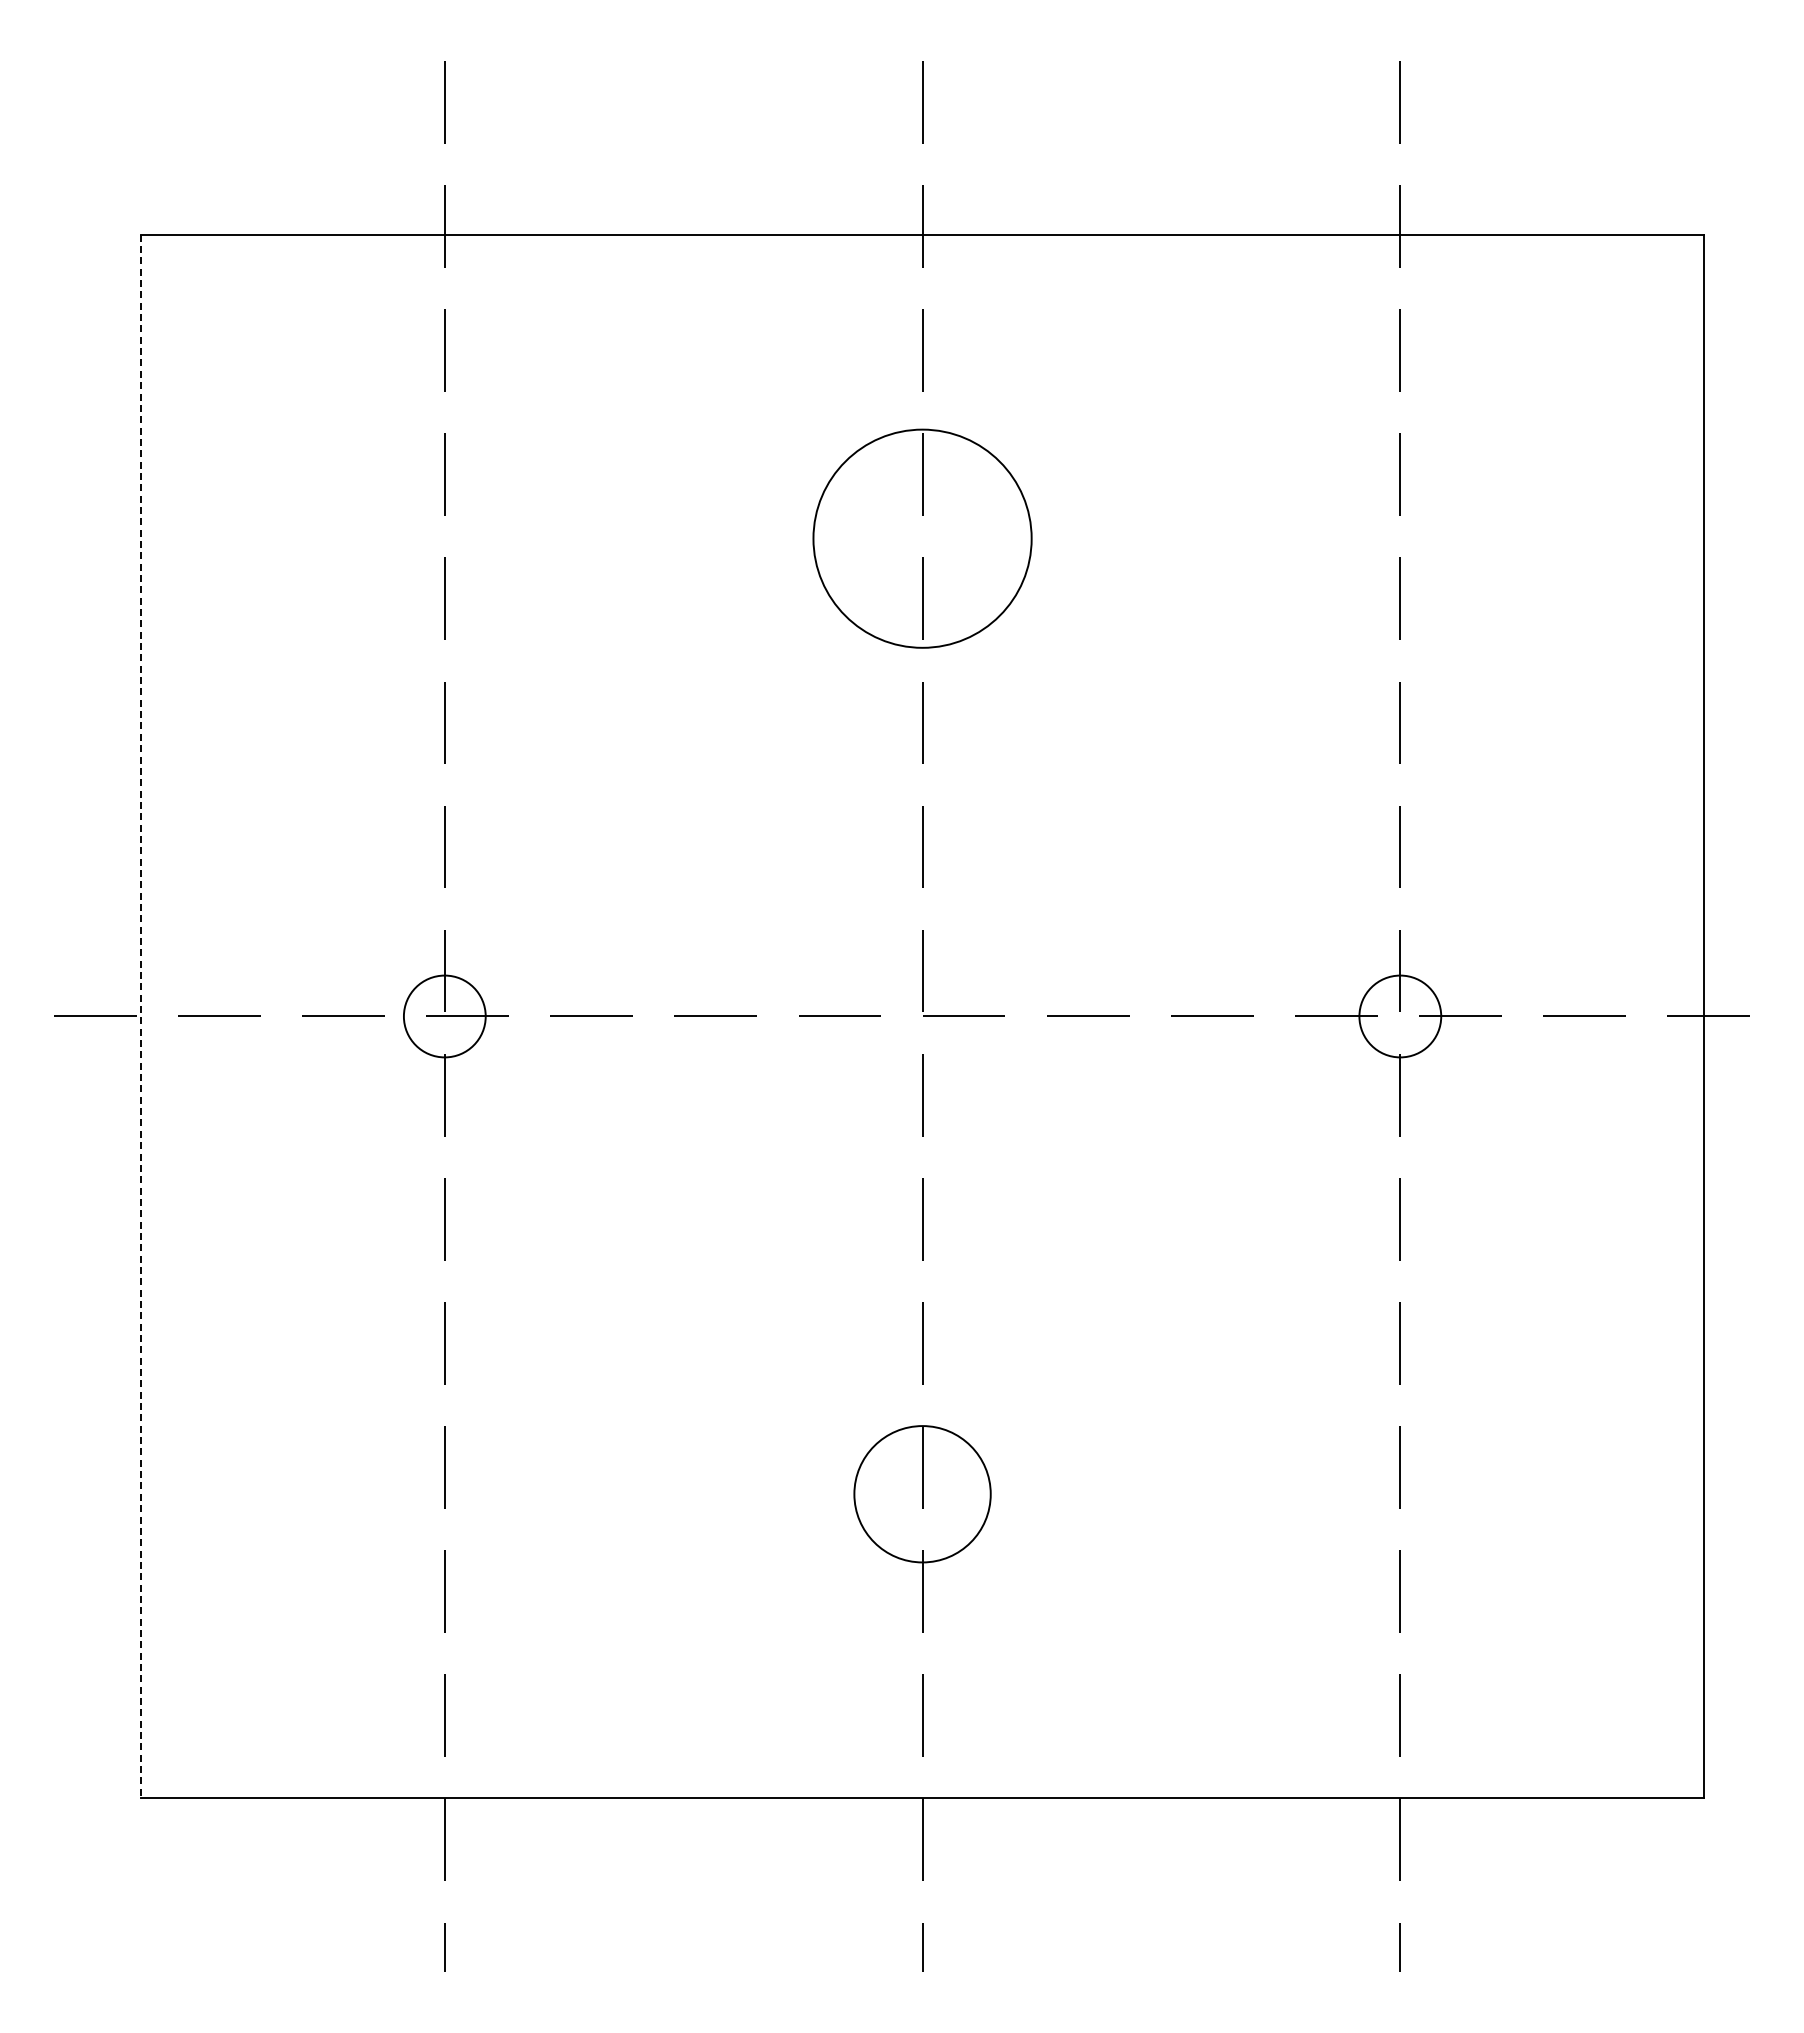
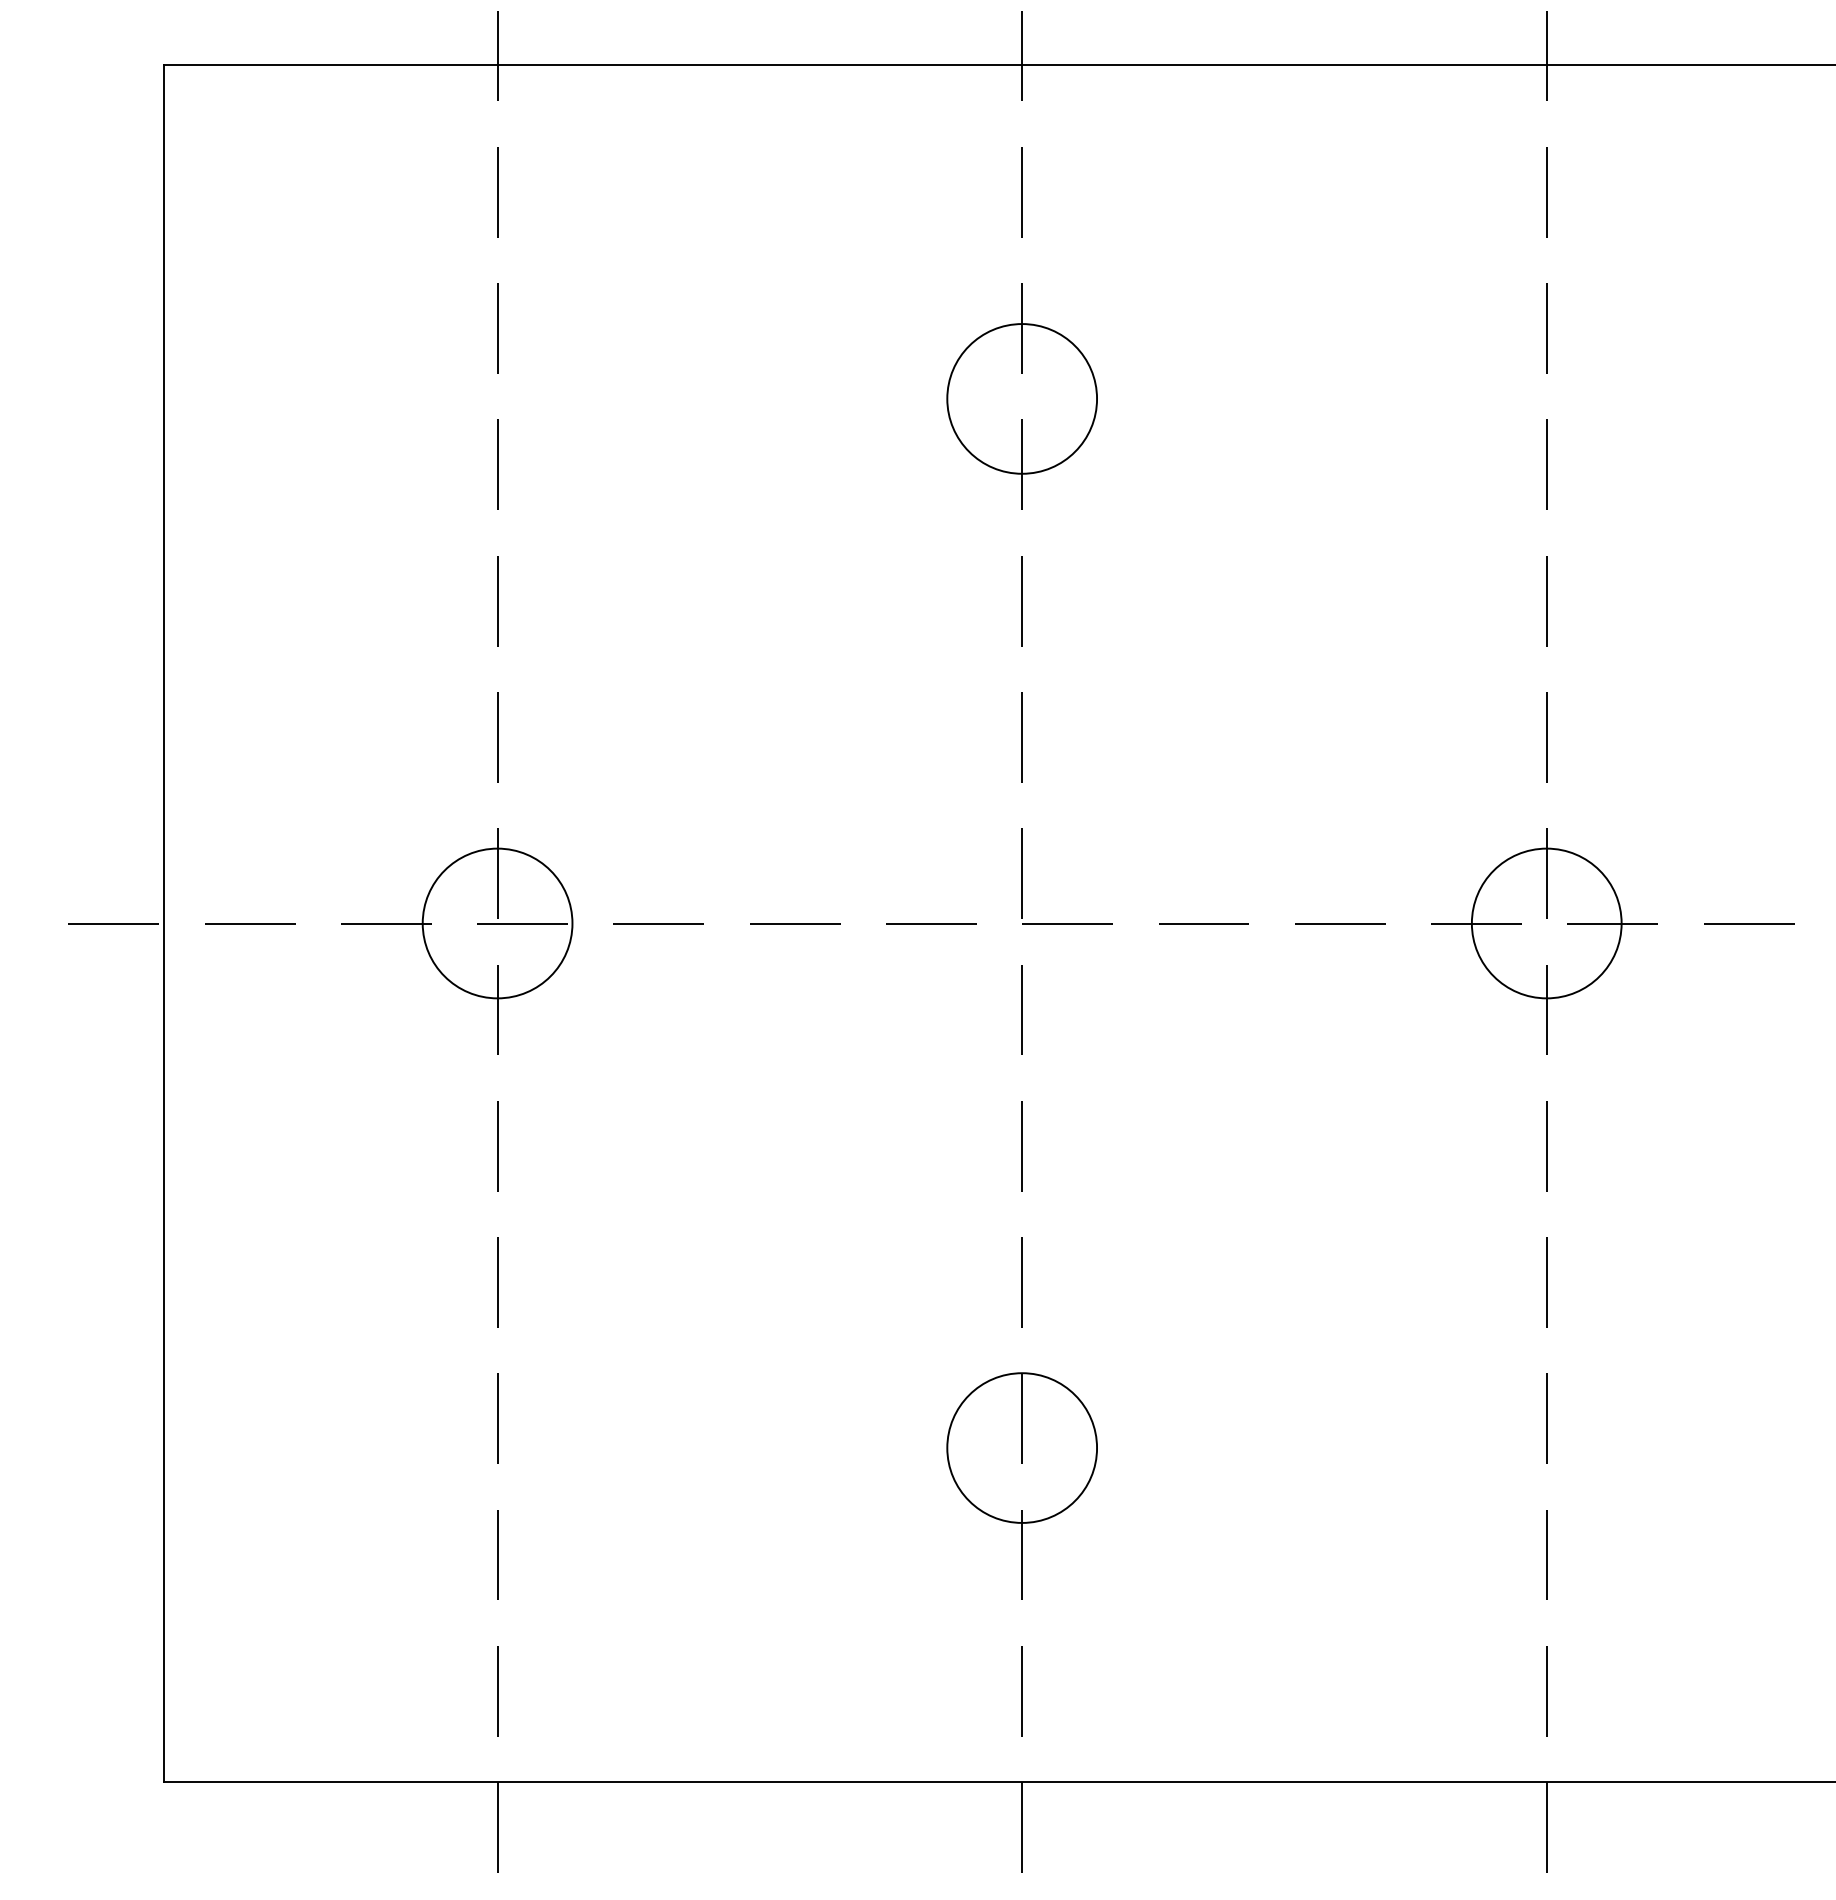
circle: (922, 538) -> (1022, 398), size x0.62
line: (140, 1016) -> (163, 923), dashed -> solid
circle: (444, 1016) -> (497, 923), size x1.67
circle: (1400, 1016) -> (1546, 923), size x1.67

